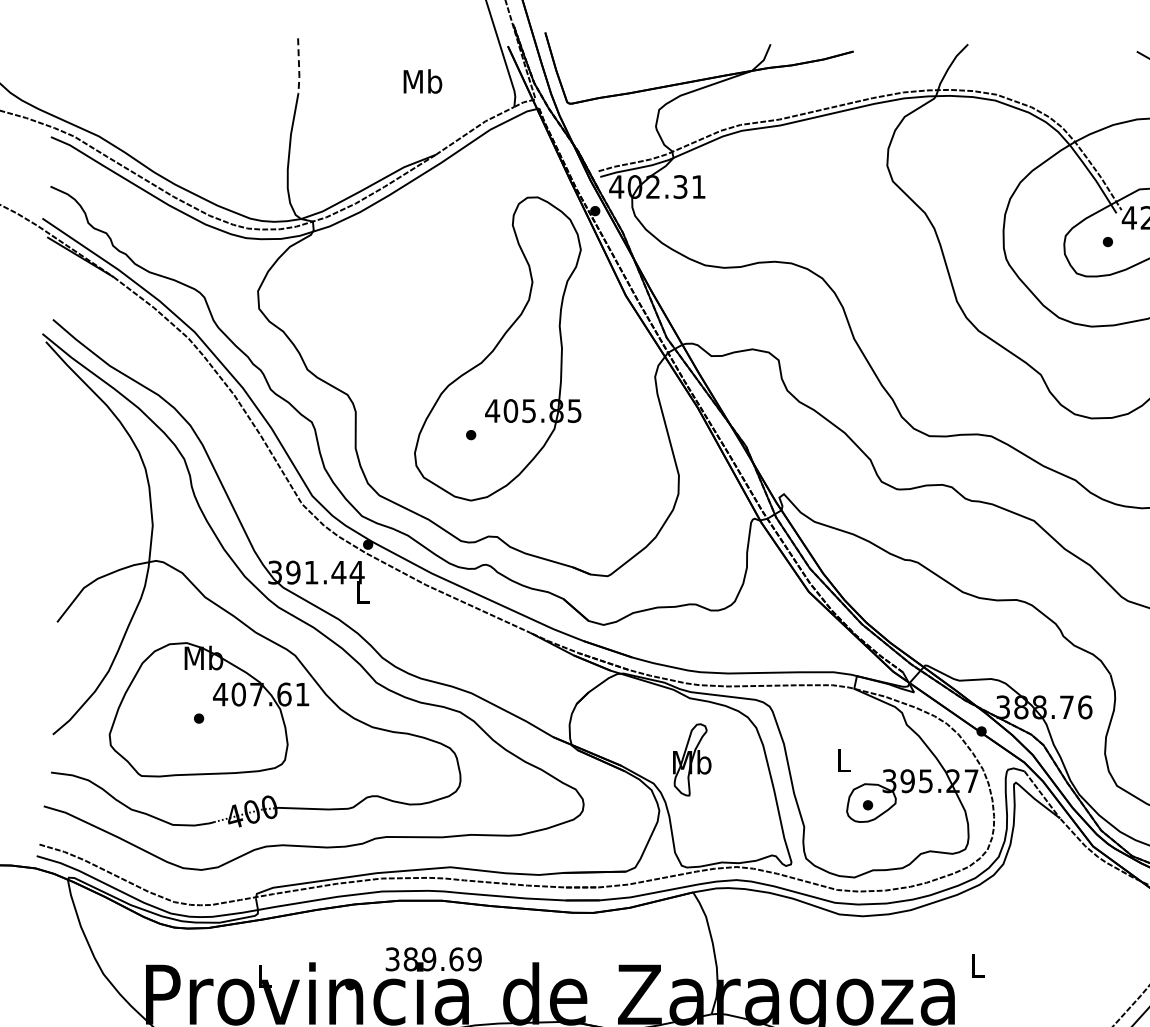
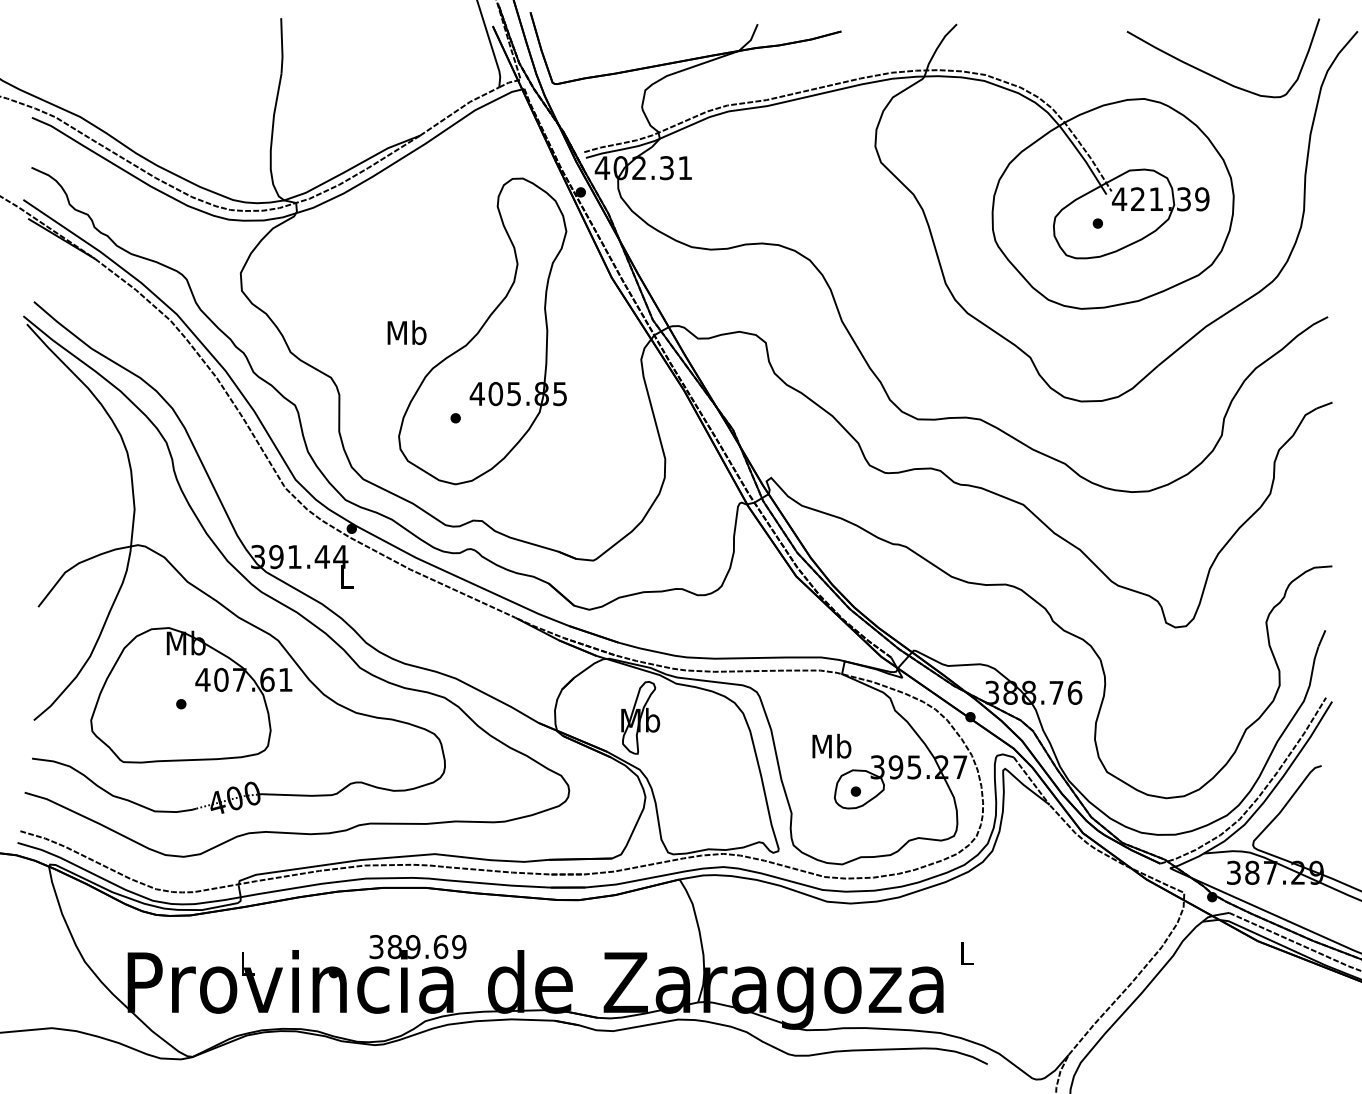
line: (299, 67) -> (282, 47), dashed -> solid
text: (422, 81) -> (406, 332), moved
part: (692, 759) -> (640, 717), moved
text: (843, 759) -> (831, 745), L -> Mb

